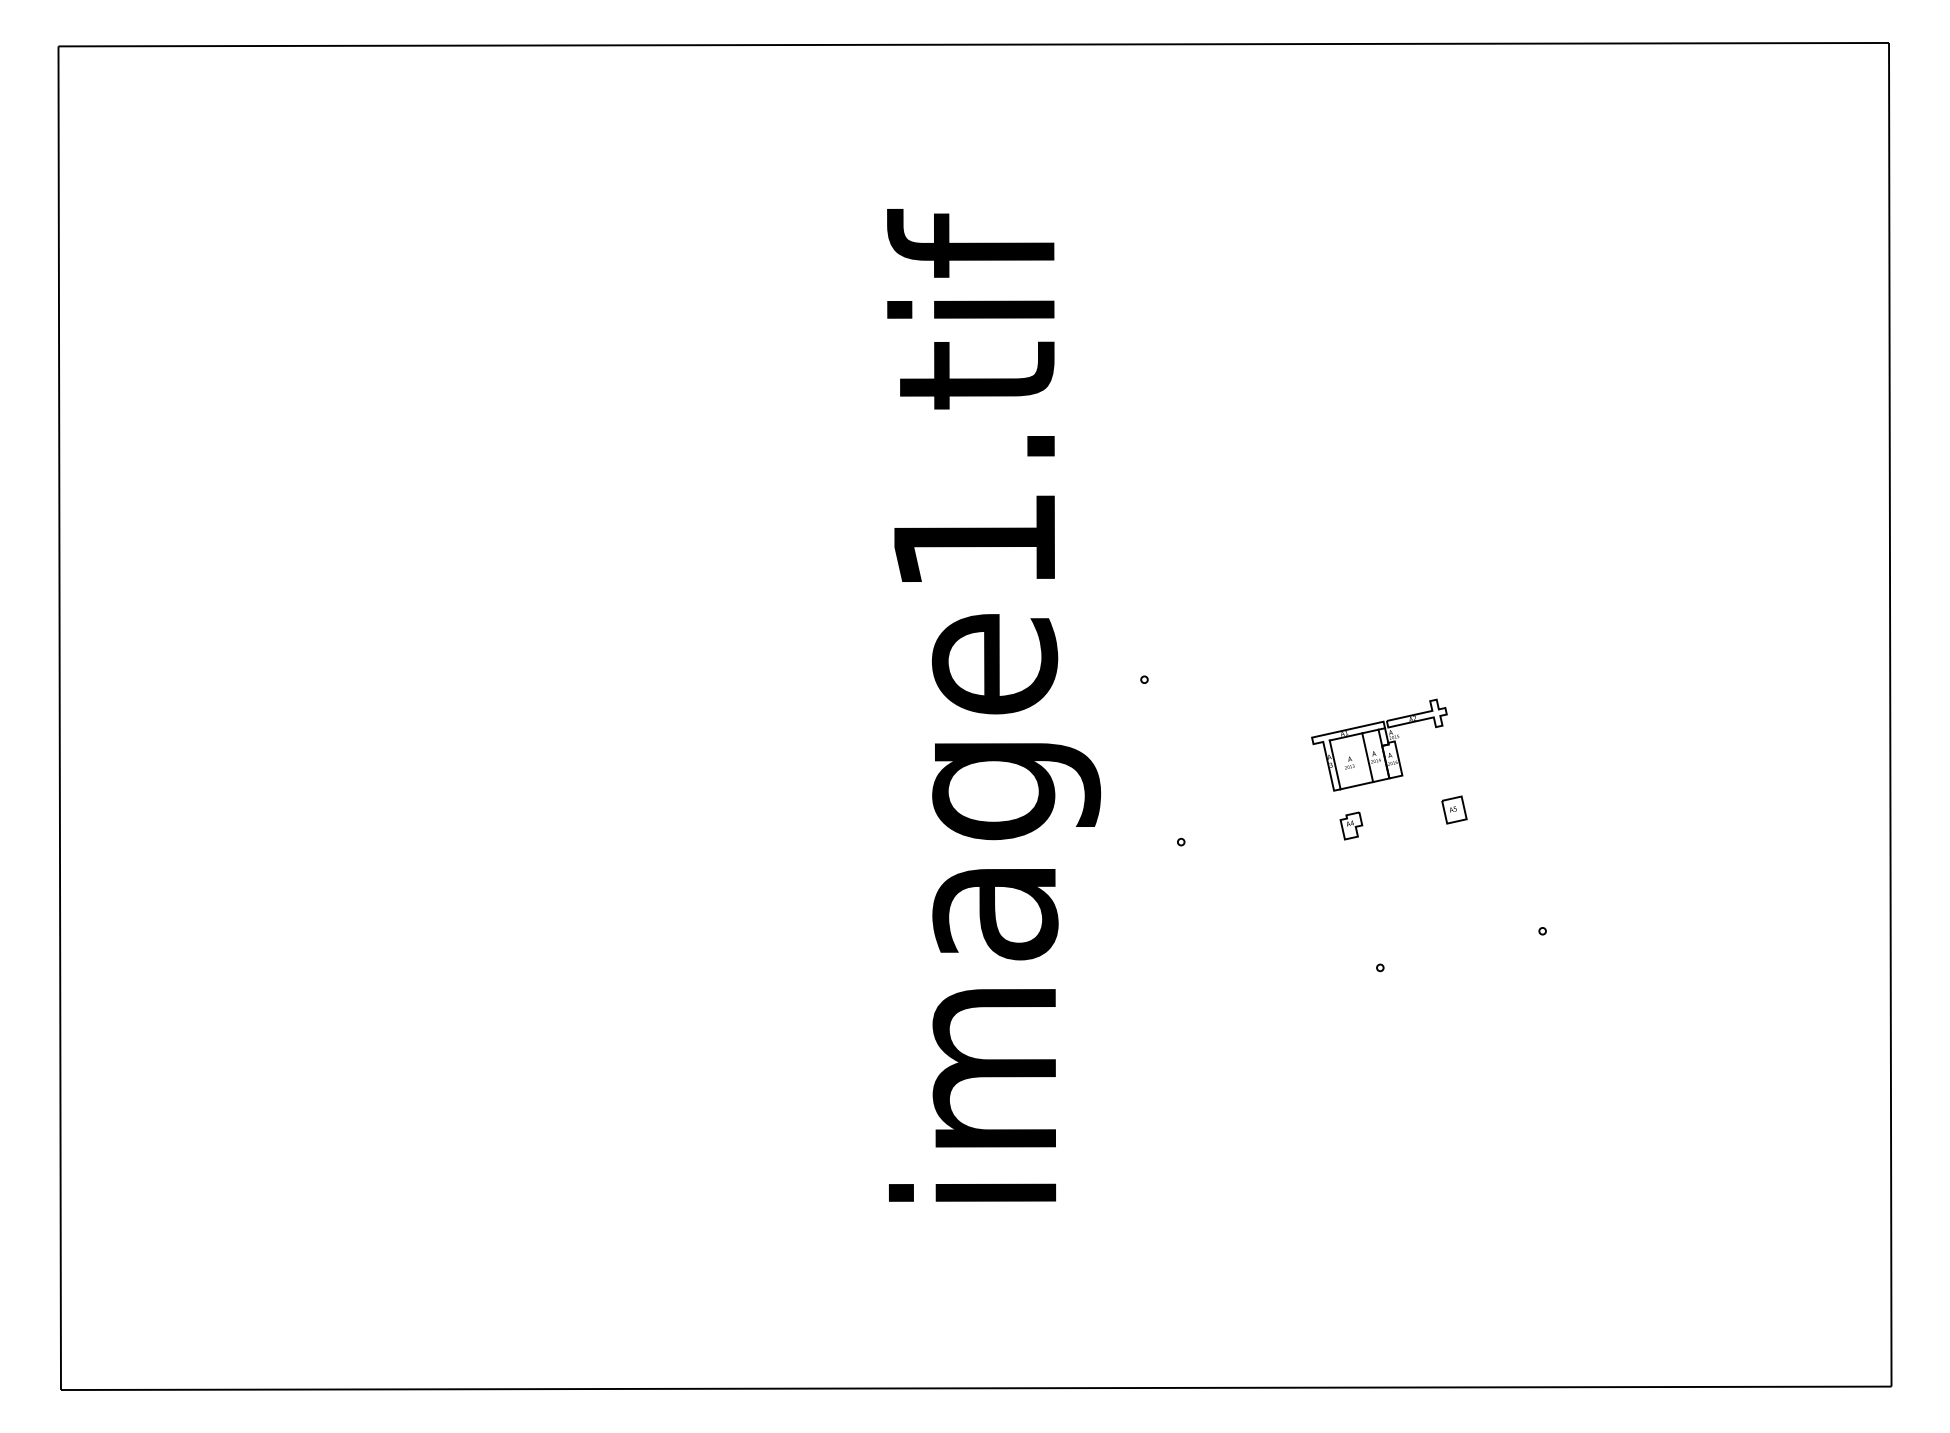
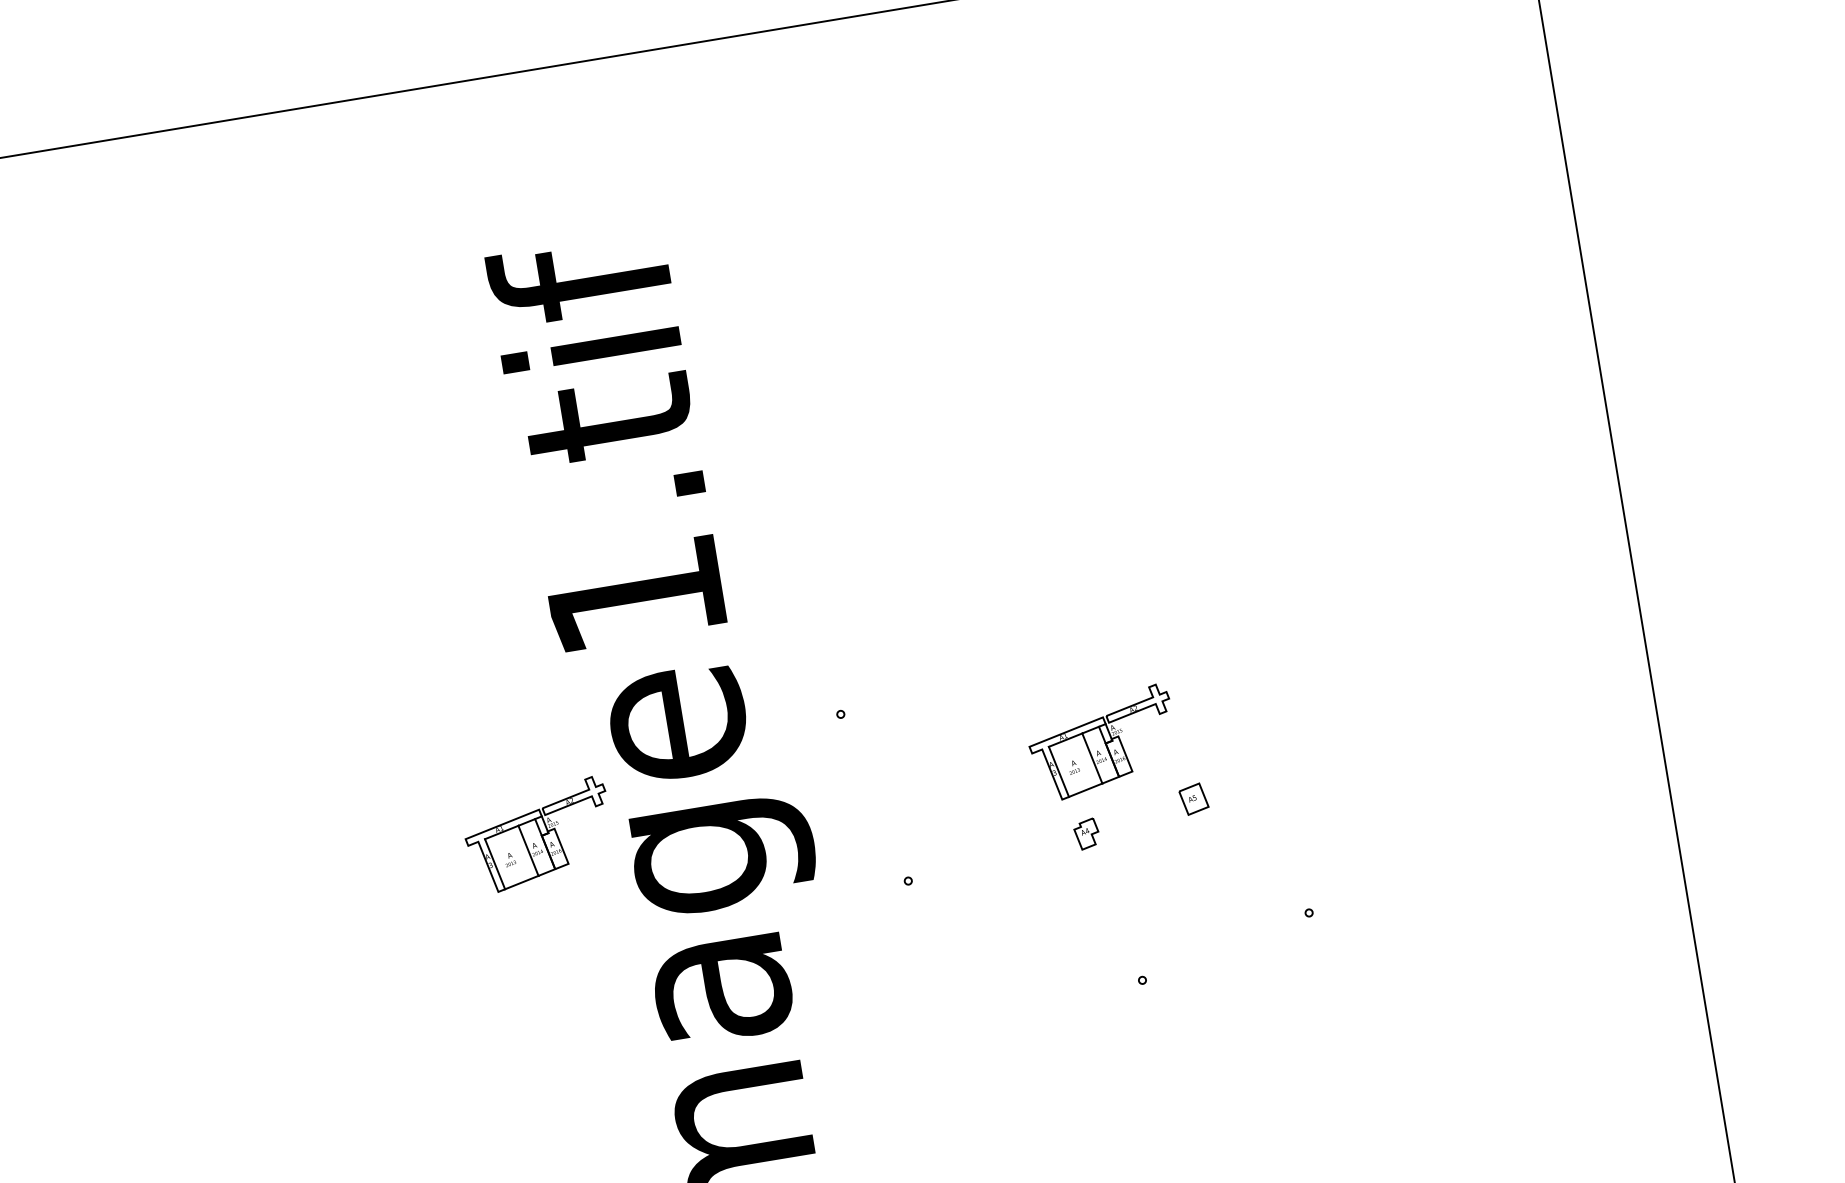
part: (850, 744) -> (538, 834), added

